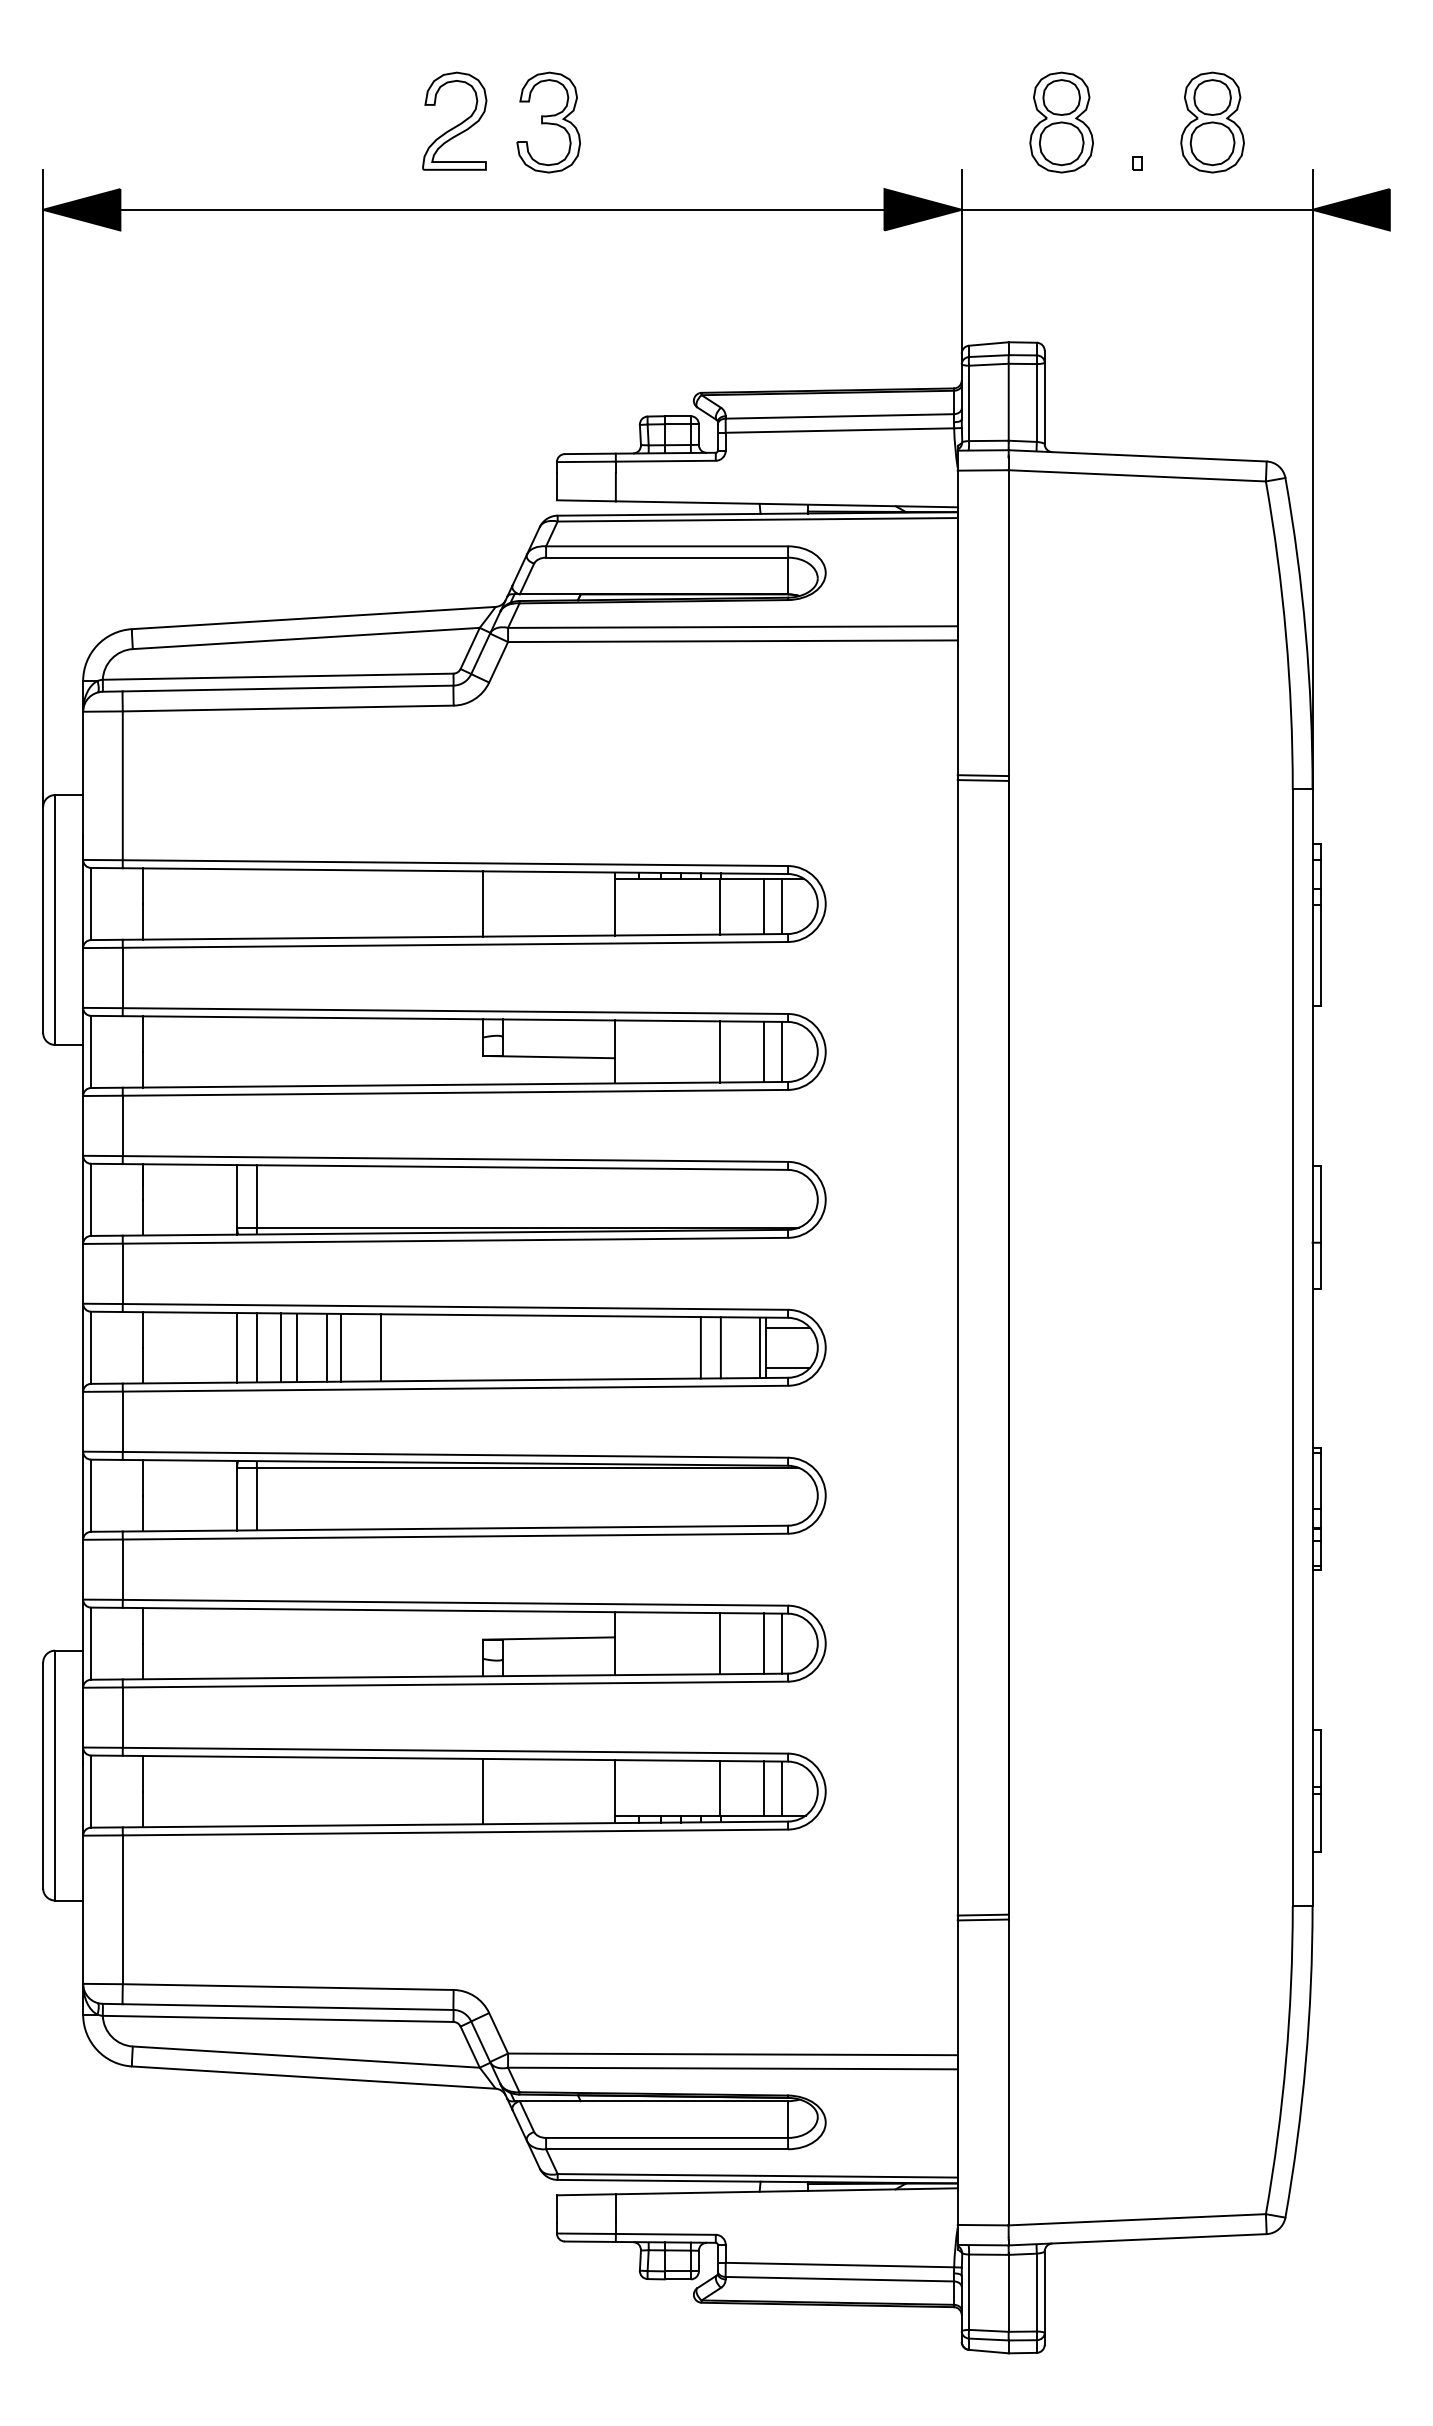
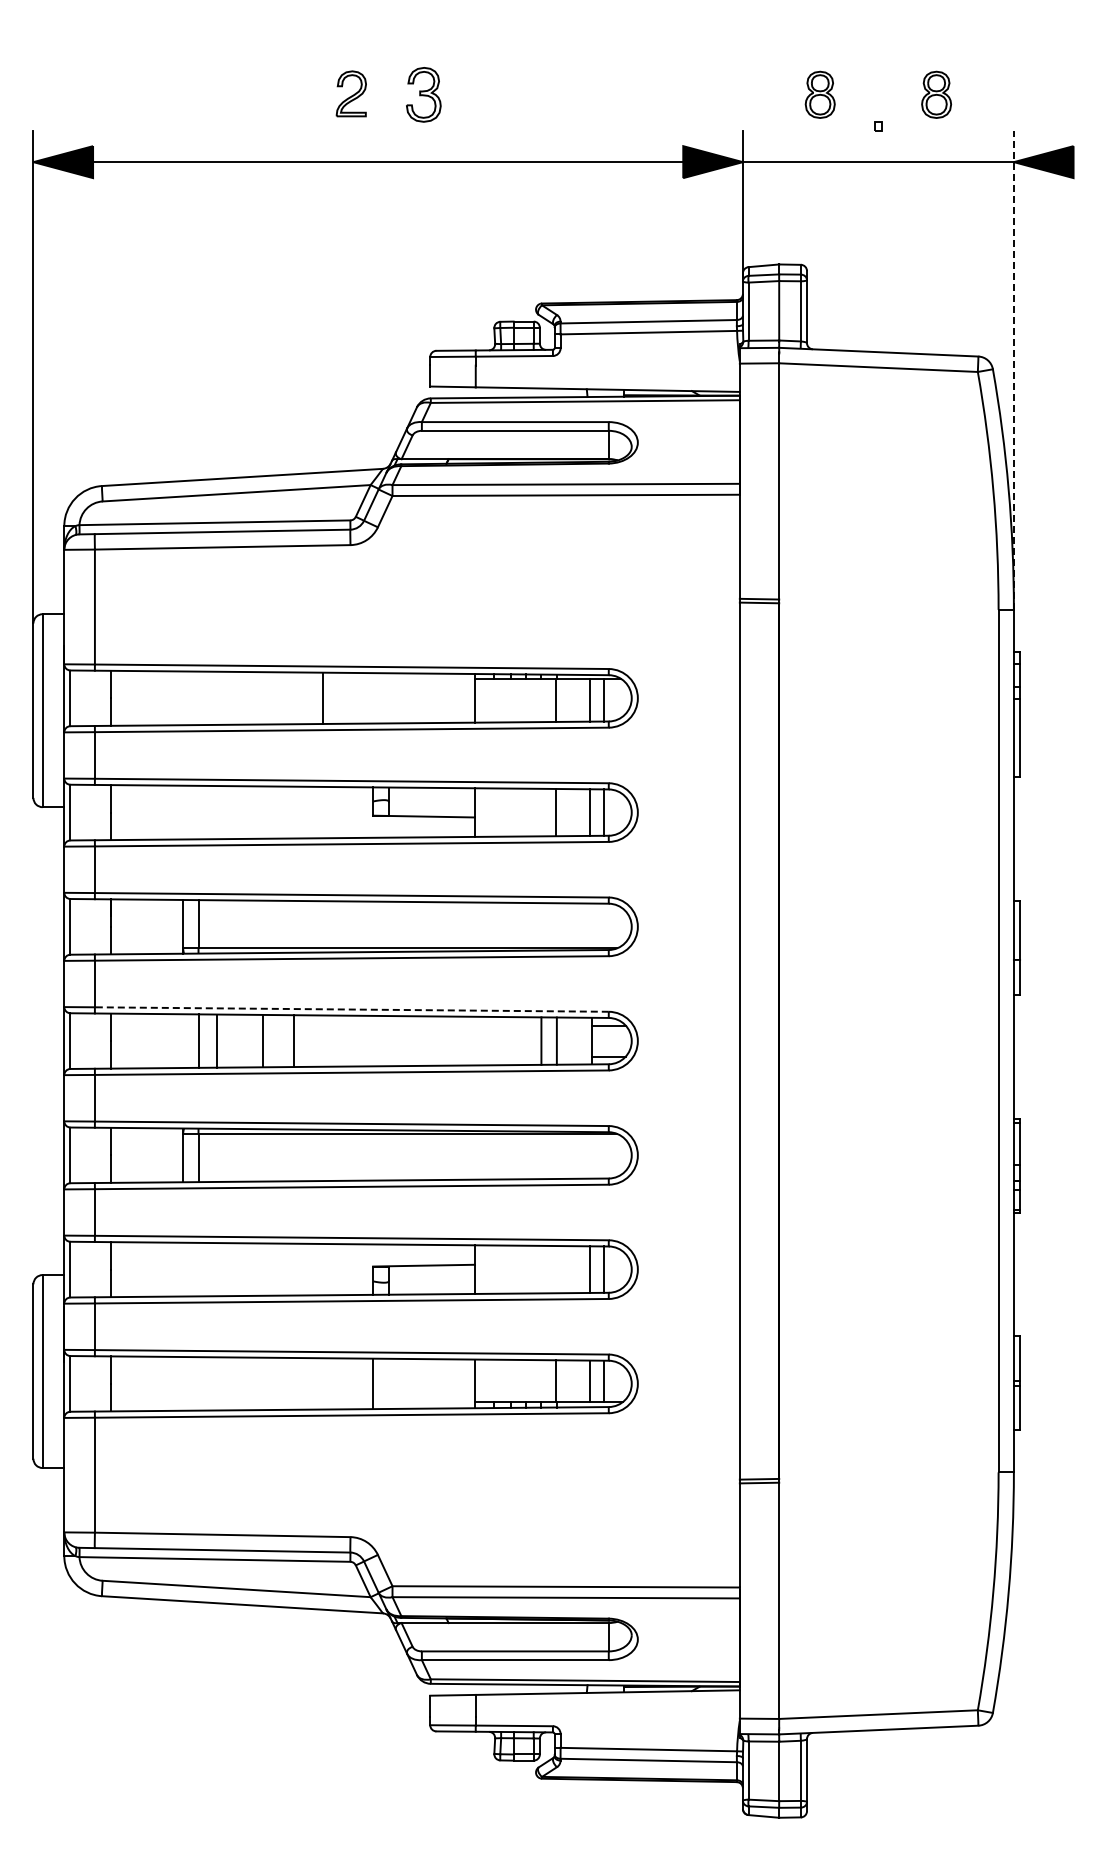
part: (454, 120) -> (351, 93), size x0.6
part: (548, 122) -> (423, 94), size x0.7
part: (1062, 122) -> (820, 94), size x0.6
part: (1212, 122) -> (936, 94), size x0.6
line: (1312, 479) -> (1013, 370), solid -> dashed
line: (483, 904) -> (323, 698), moved
line: (454, 1306) -> (351, 1009), solid -> dashed
line: (297, 1347) -> (229, 1040), removed
line: (326, 1347) -> (252, 1040), removed
line: (759, 1347) -> (586, 1040), removed
line: (237, 1348) -> (183, 1041), removed
line: (720, 1643) -> (556, 1269), removed

